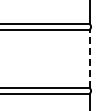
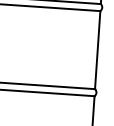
line: (89, 58) -> (97, 49), dashed -> solid

